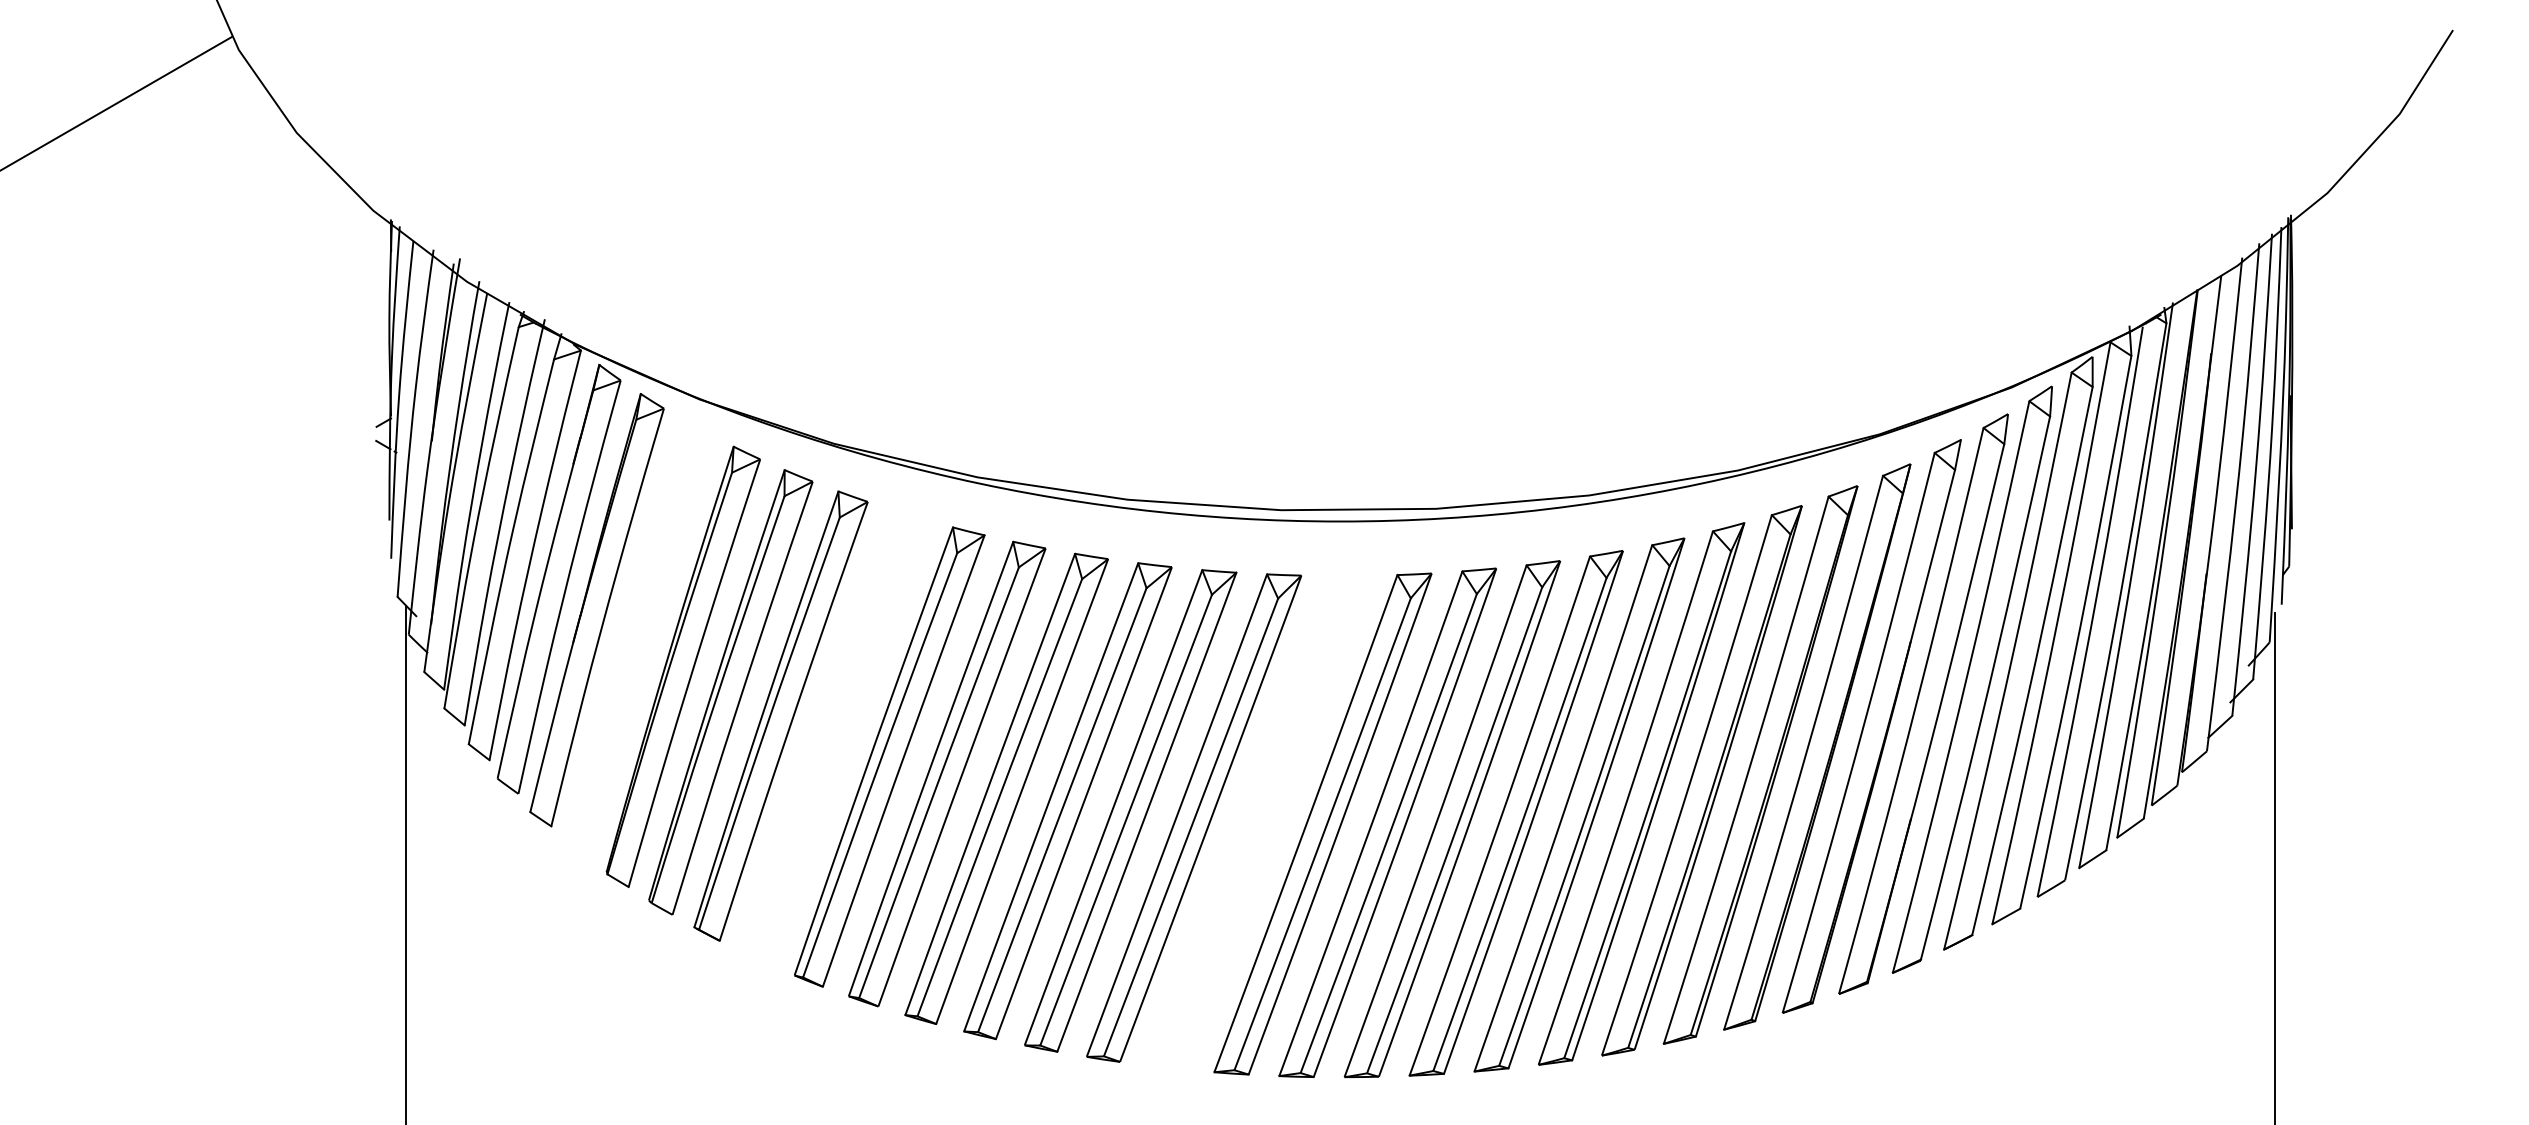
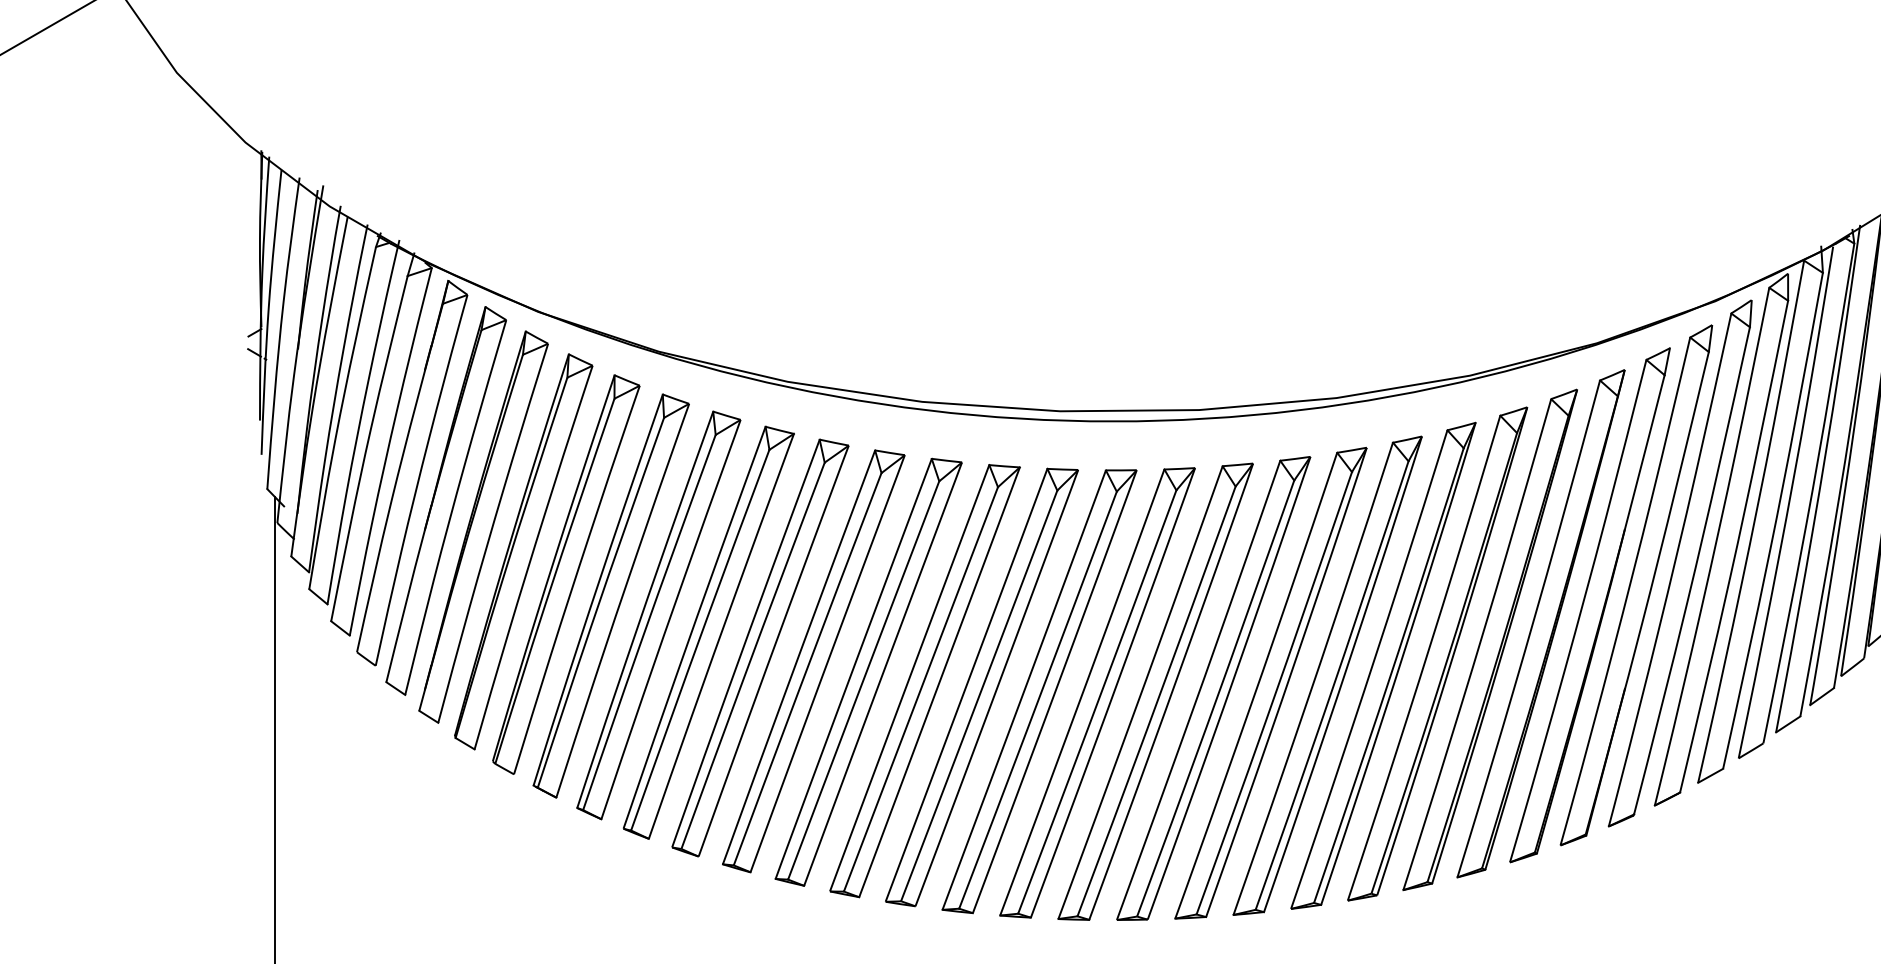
part: (638, 639) -> (483, 527), added
part: (833, 737) -> (658, 615), added
part: (1258, 822) -> (1039, 691), added

